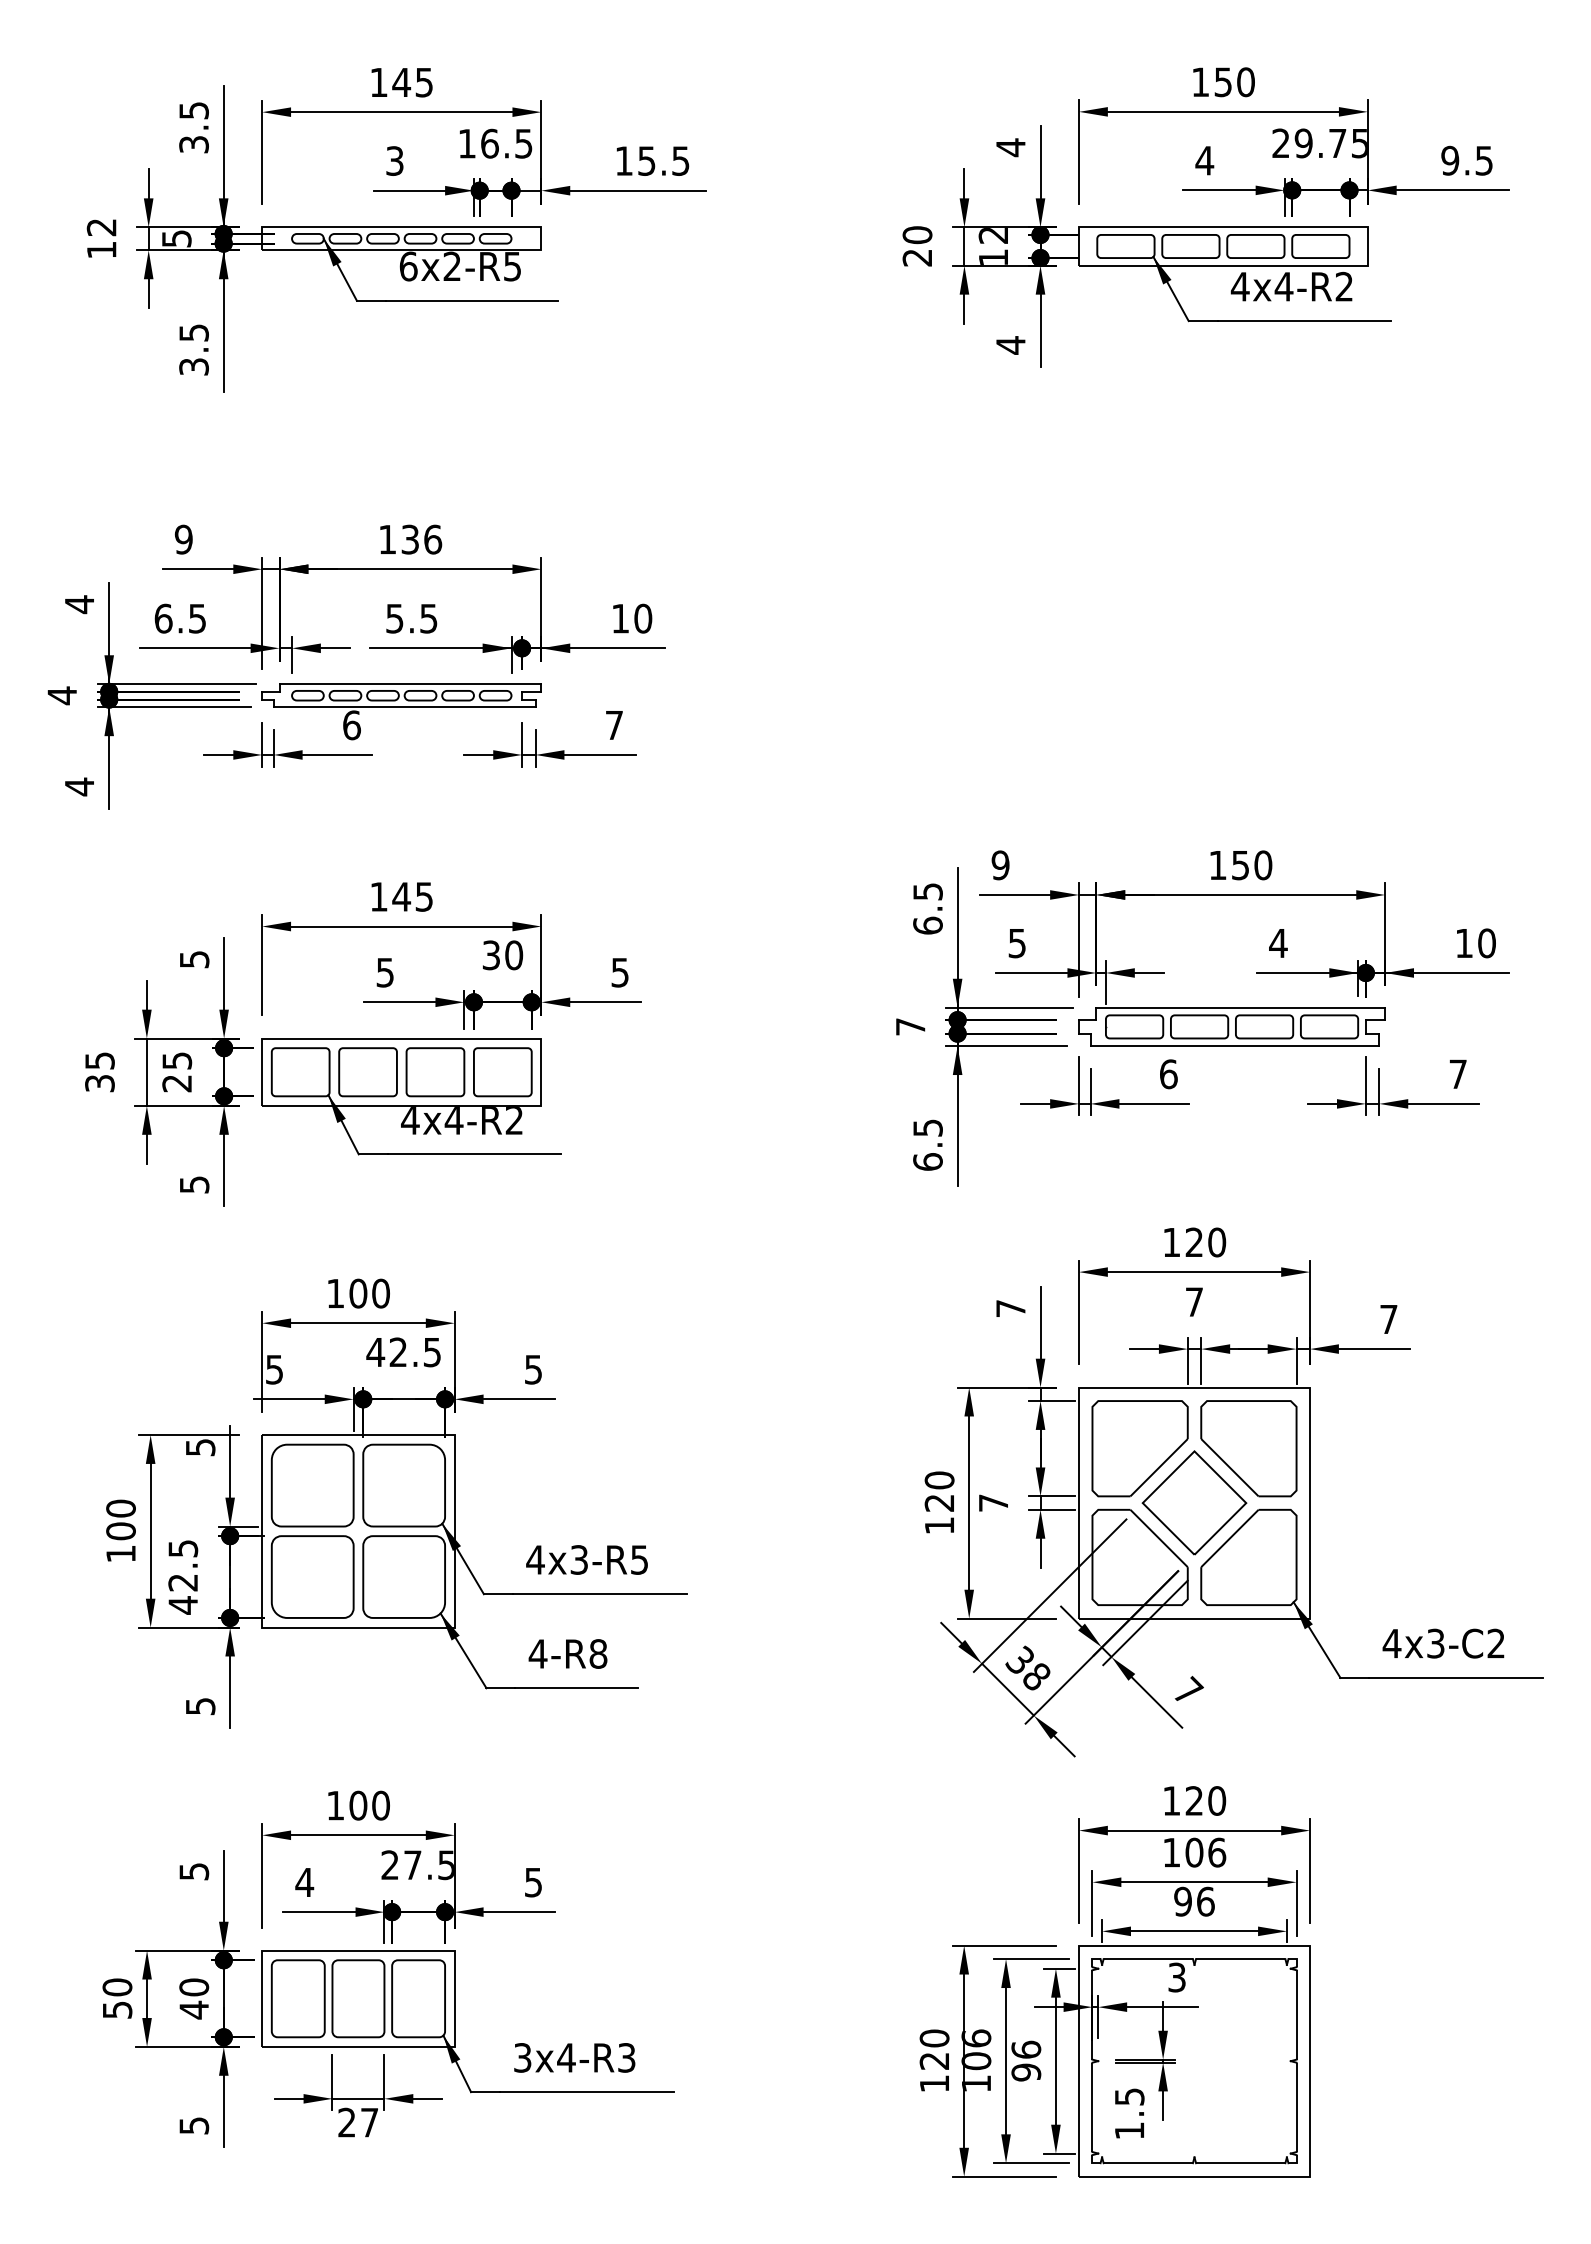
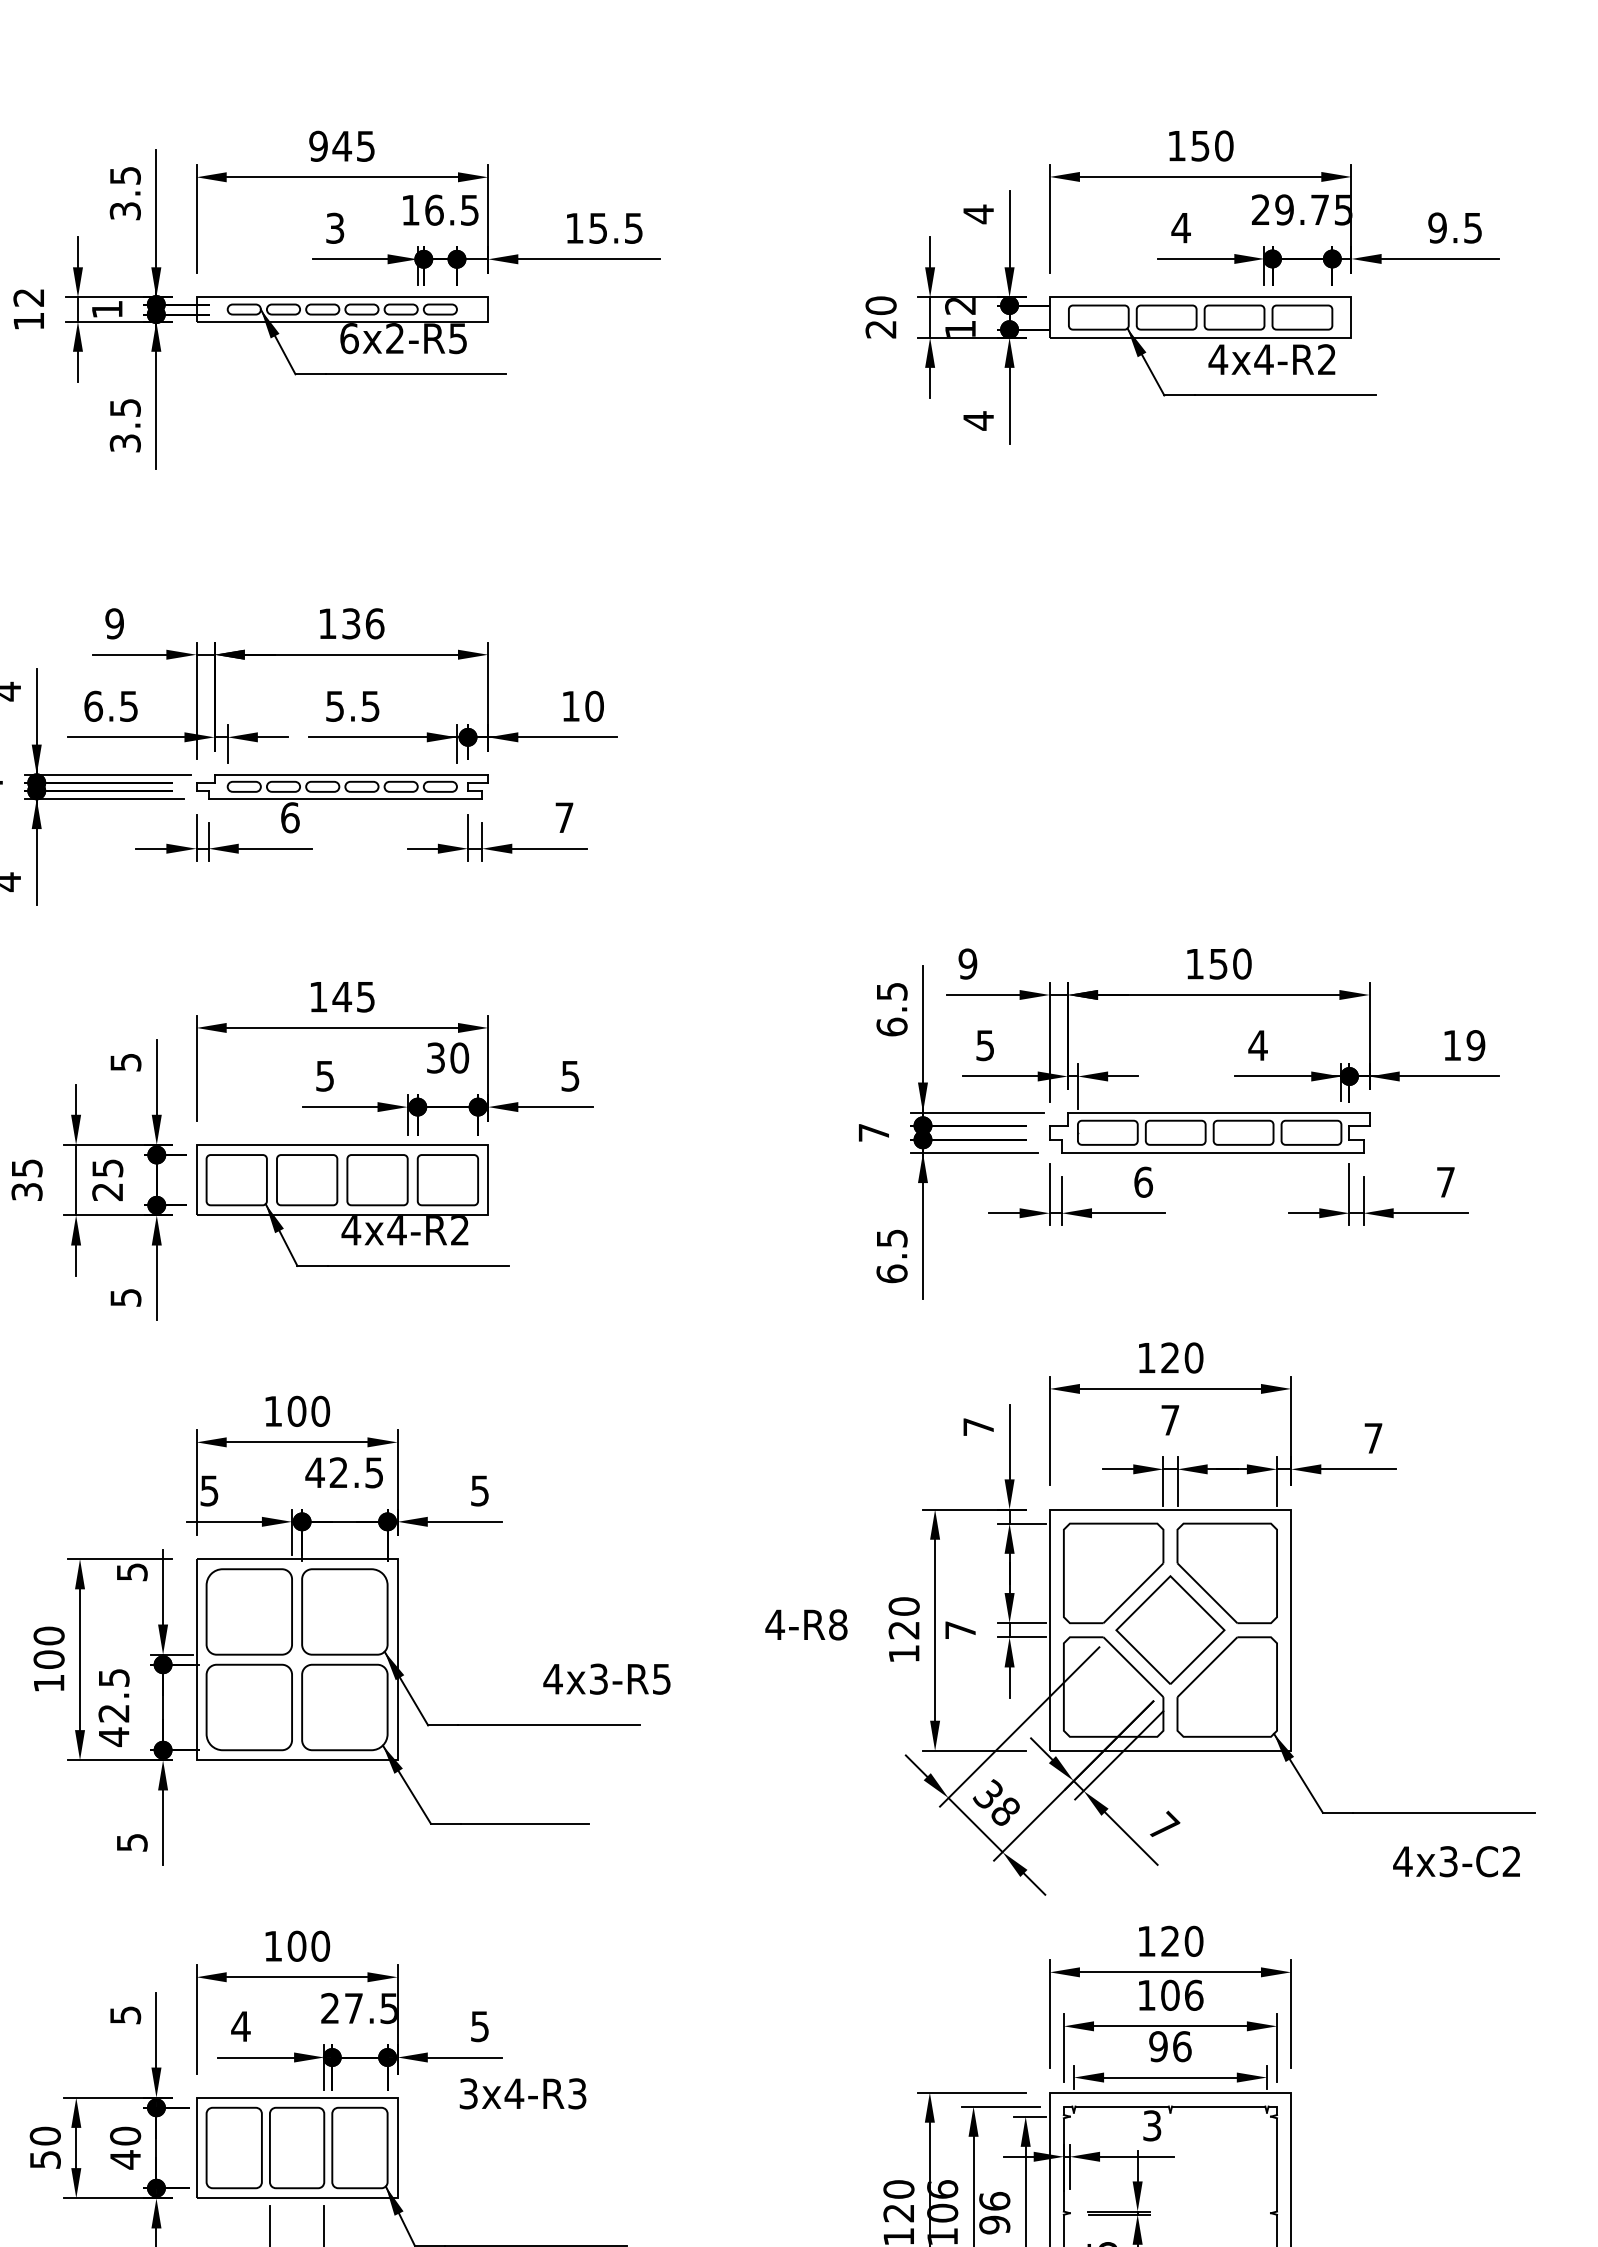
text: (378, 82) -> (318, 146), 145 -> 945
text: (176, 238) -> (107, 309), 5 -> 1
text: (1486, 943) -> (1475, 1045), 10 -> 19
text: (586, 1559) -> (606, 1678), moved
text: (1443, 1643) -> (1456, 1861), moved
text: (567, 1653) -> (805, 1624), moved
text: (574, 2057) -> (522, 2093), moved

